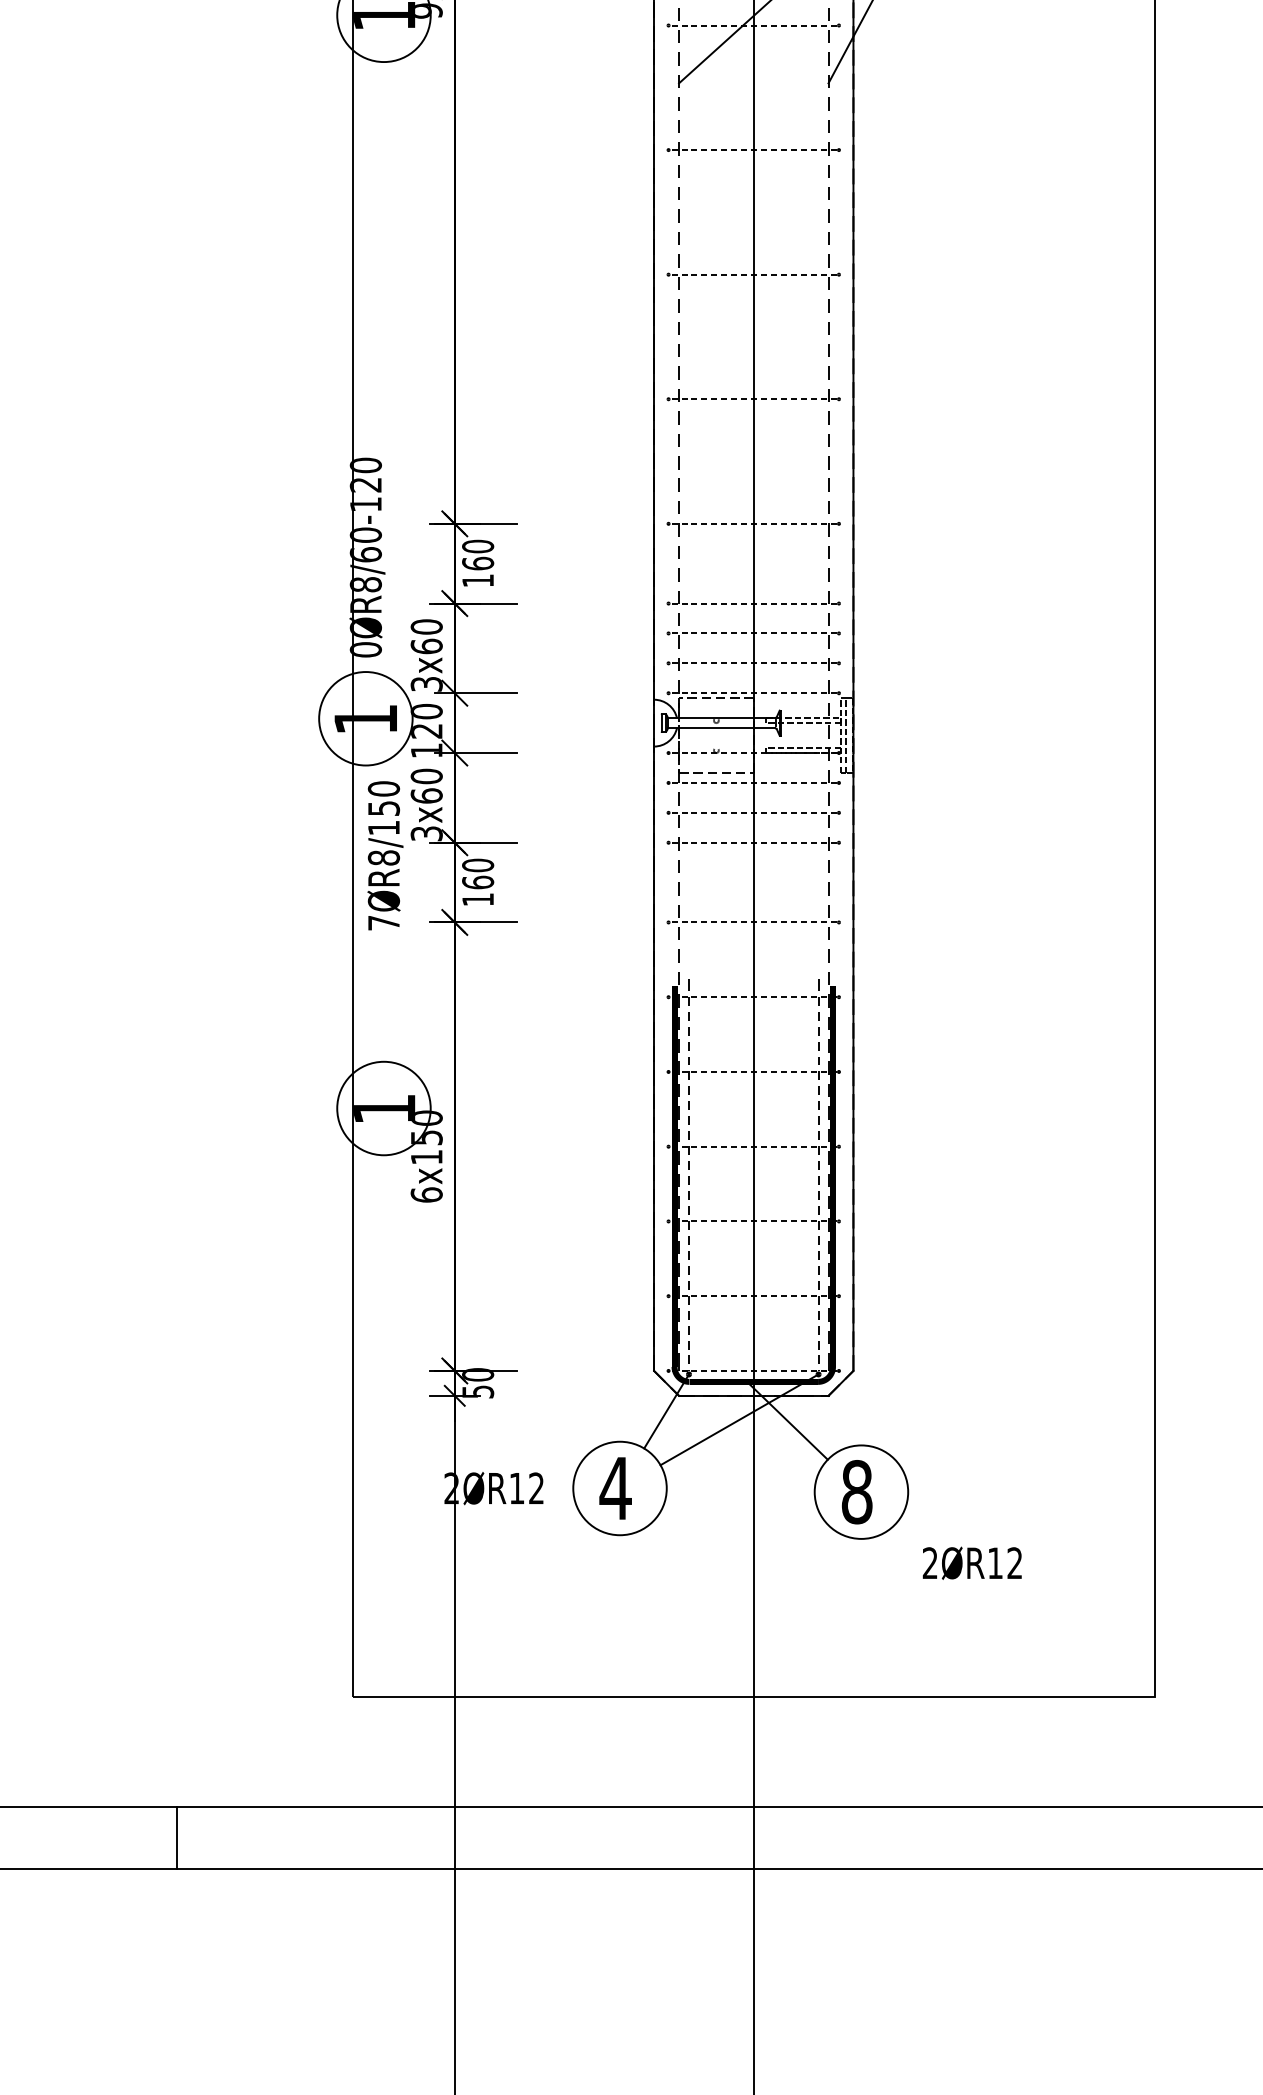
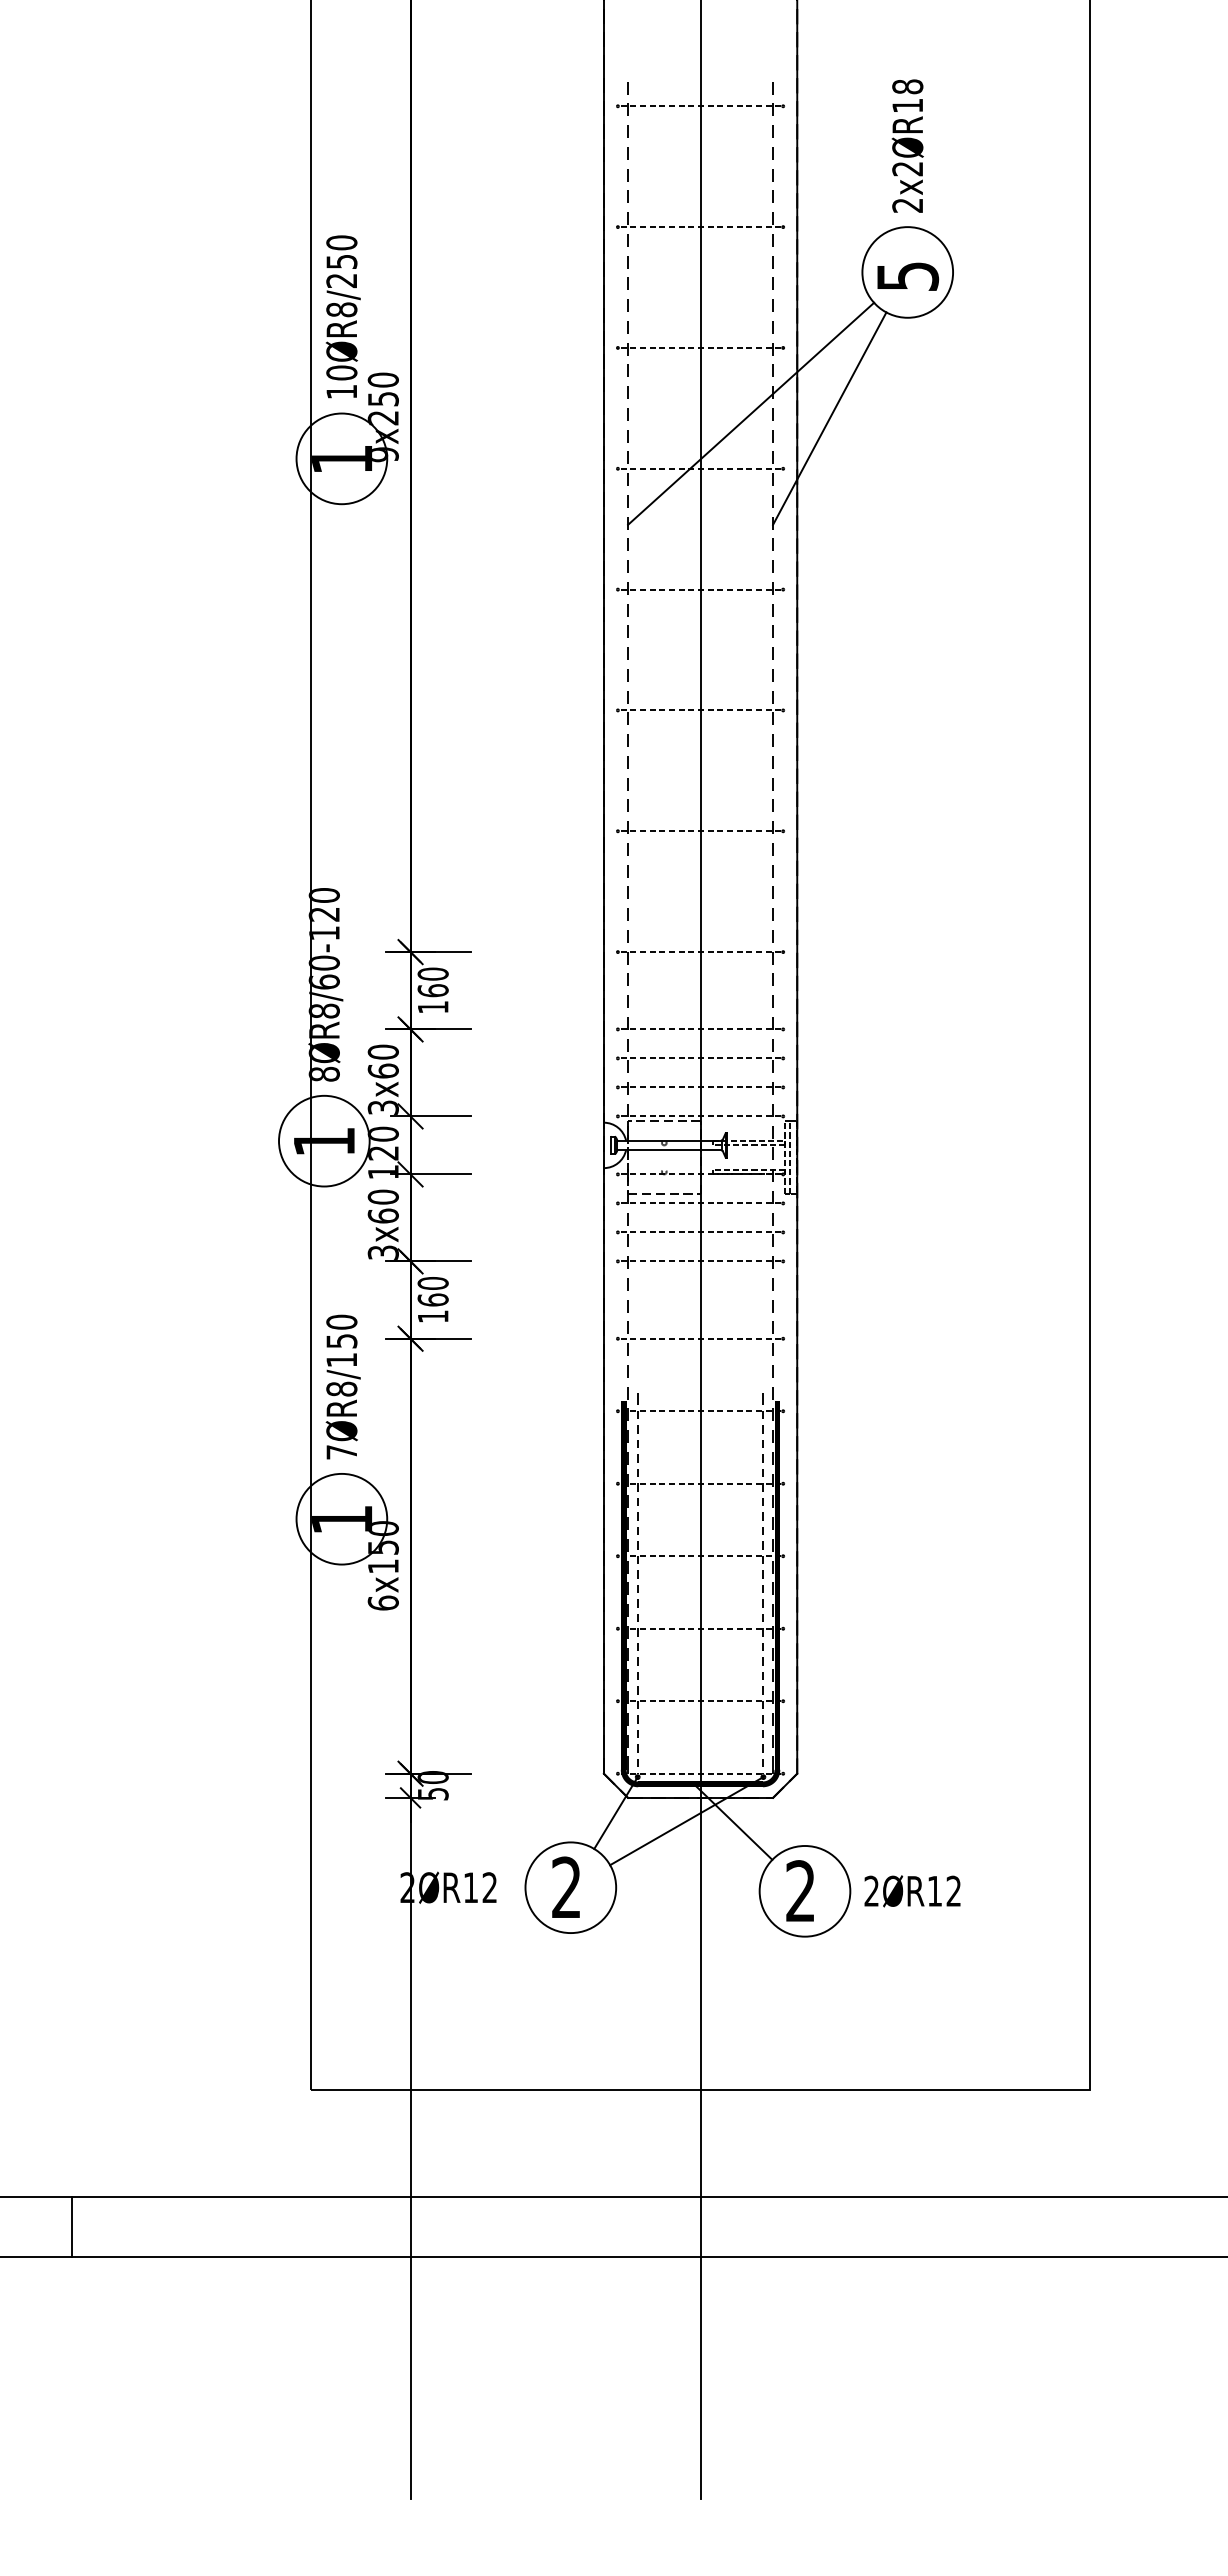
text: (366, 648) -> (324, 1073), 0ØR8/60-120 -> 8ØR8/60-120
text: (384, 855) -> (342, 1386), moved
text: (615, 1487) -> (566, 1886), 4 -> 2
text: (856, 1492) -> (800, 1891), 8 -> 2
text: (972, 1563) -> (912, 1891), moved
line: (177, 1837) -> (72, 2226), moved

